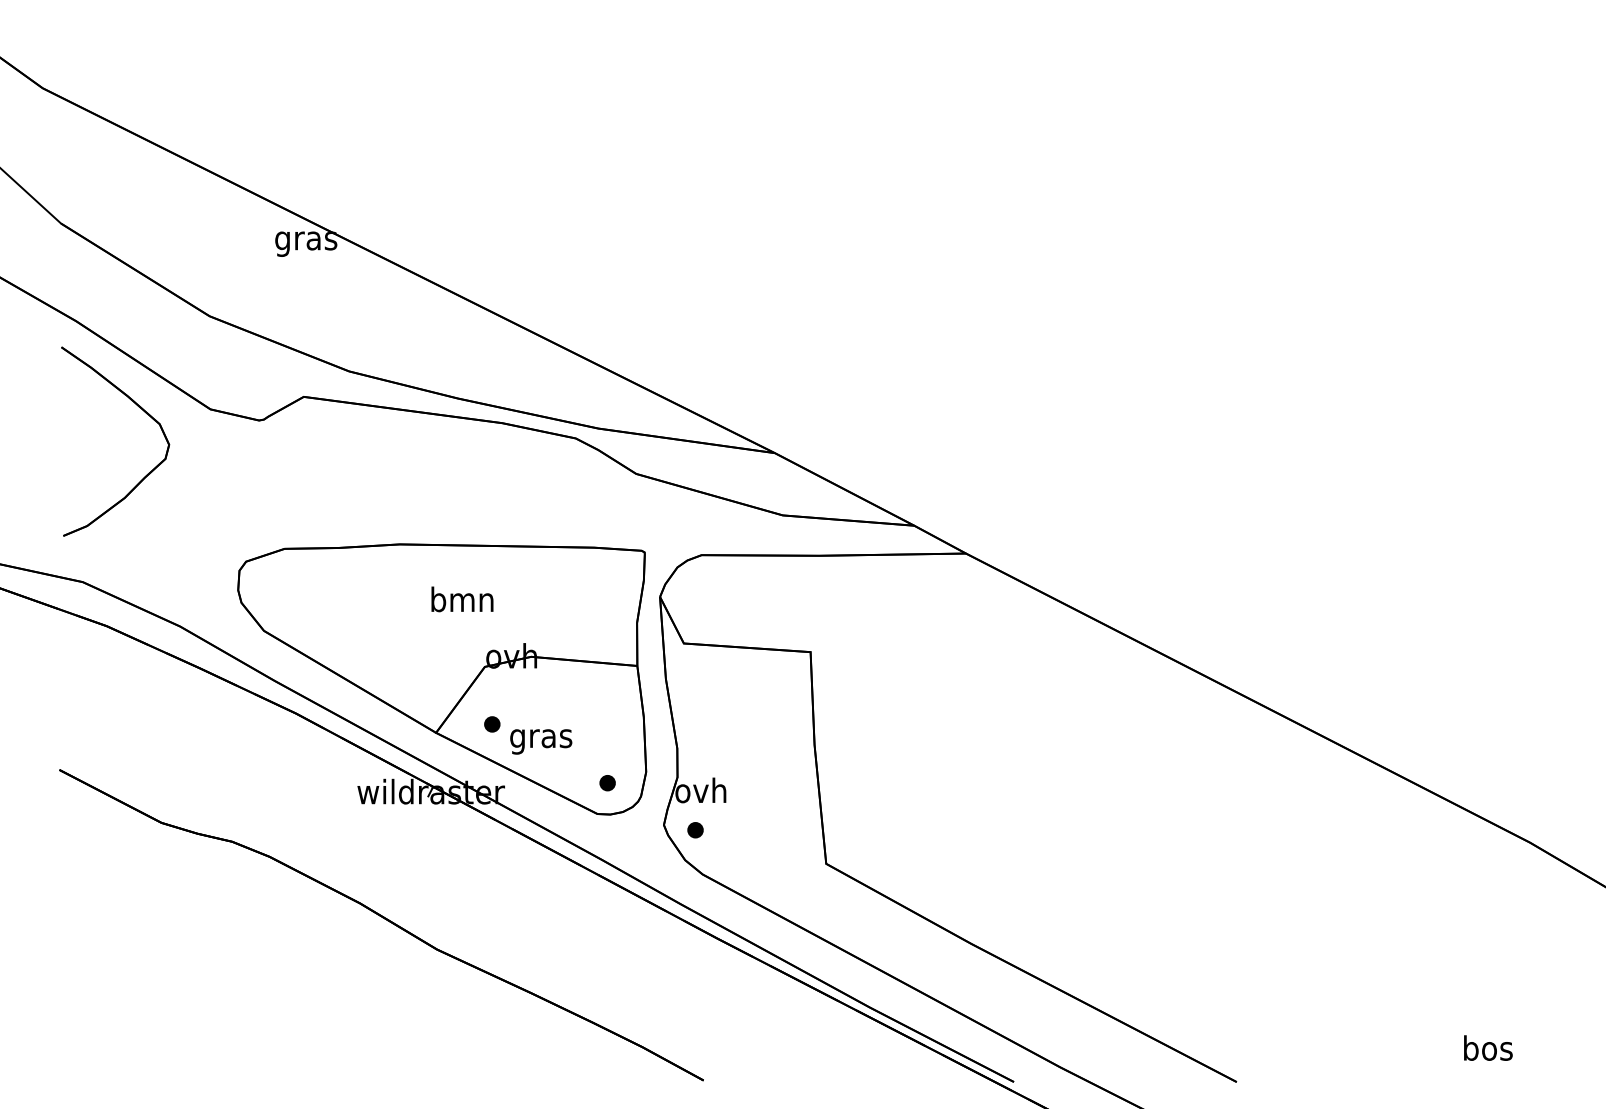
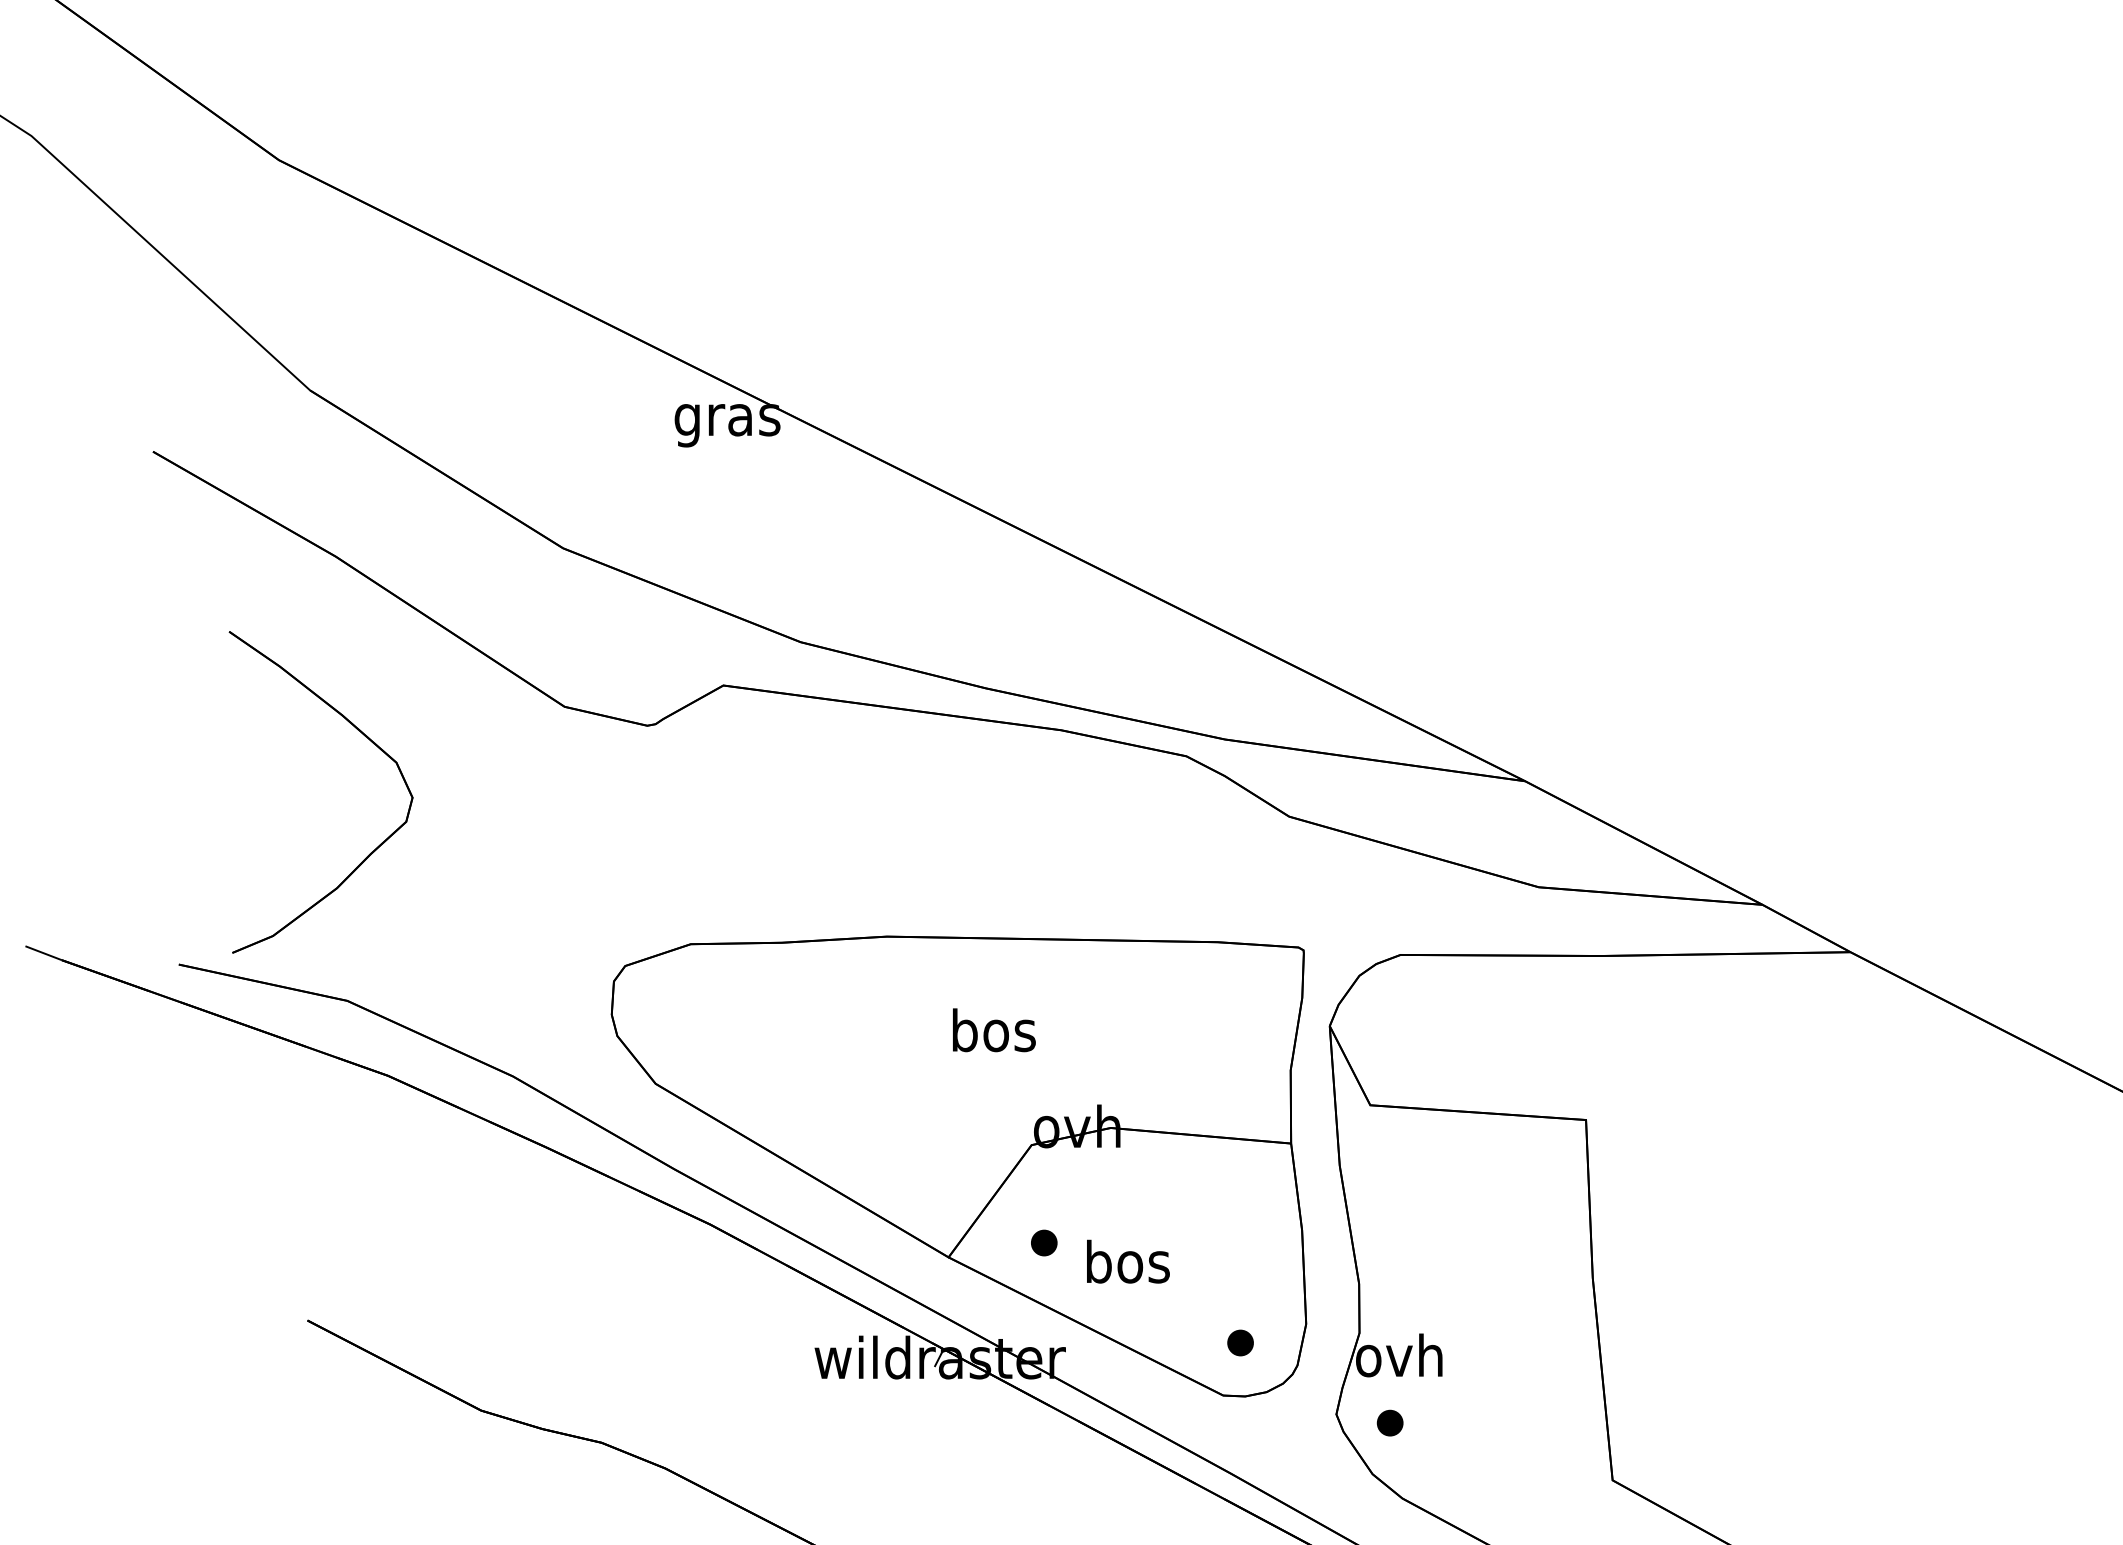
part: (144, 412) -> (370, 742), moved
text: (462, 599) -> (993, 1030), bmn -> bos
text: (541, 738) -> (1127, 1266), gras -> bos

